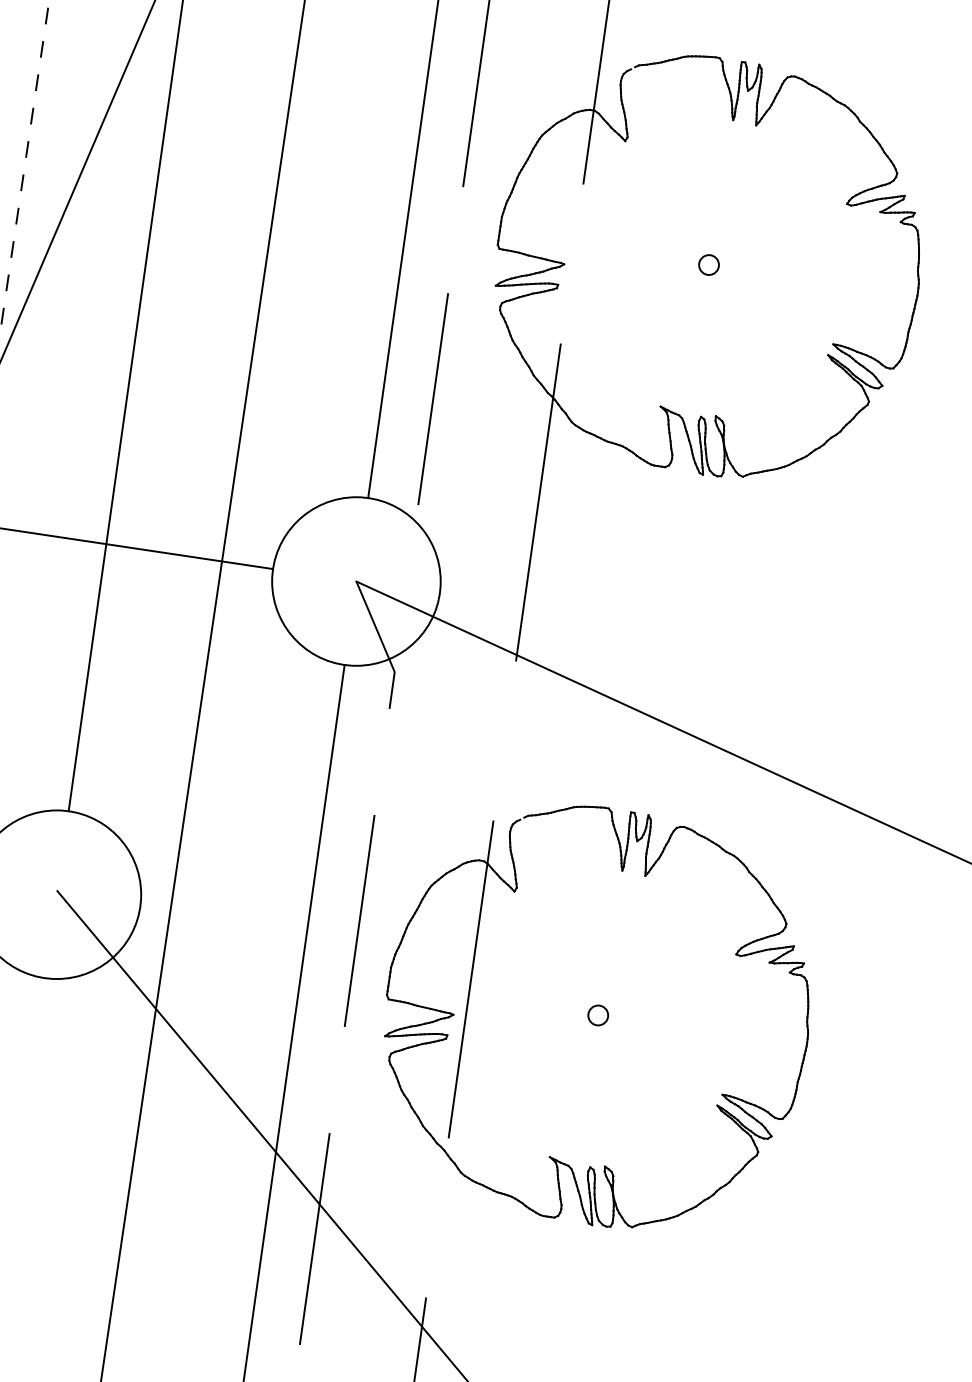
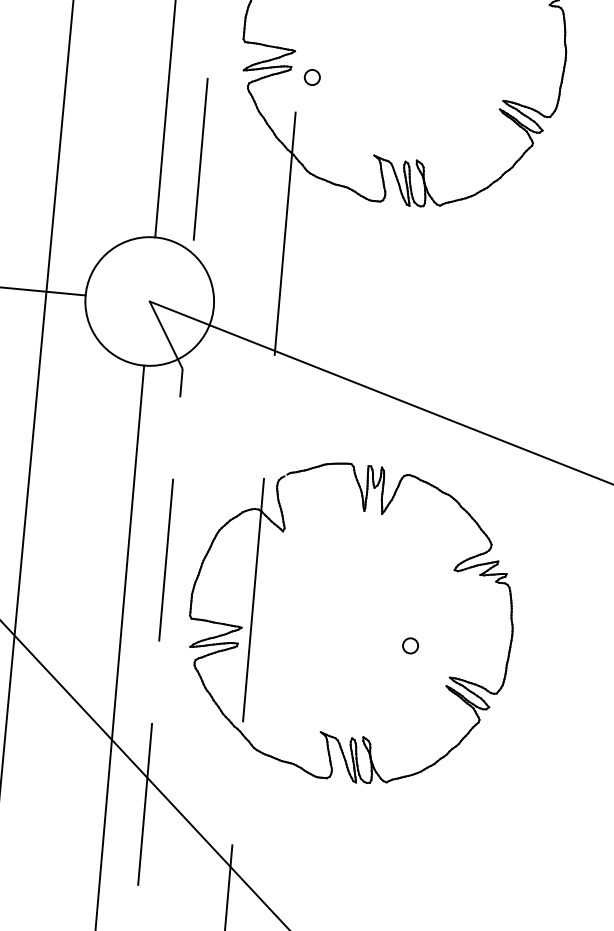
circle: (708, 264) -> (311, 77), moved
circle: (598, 1015) -> (410, 645), moved

